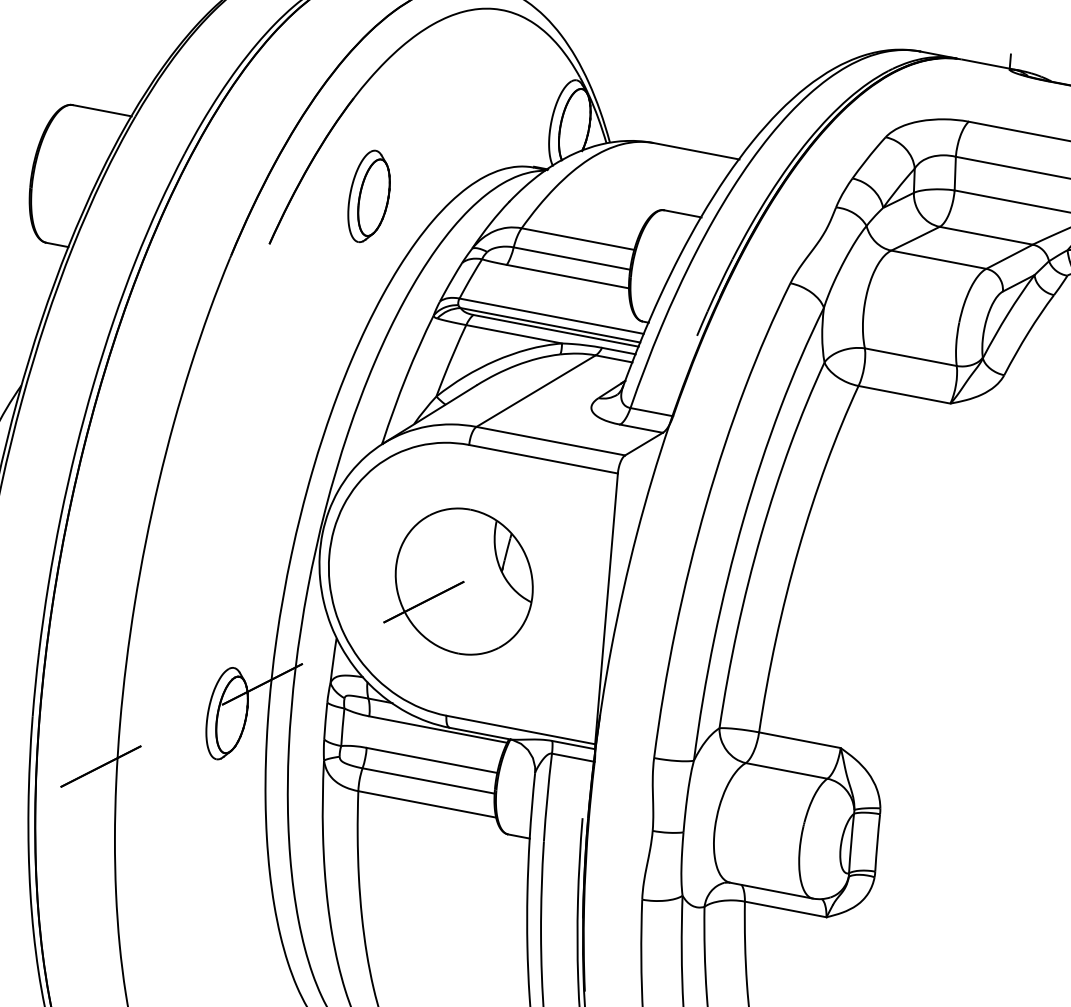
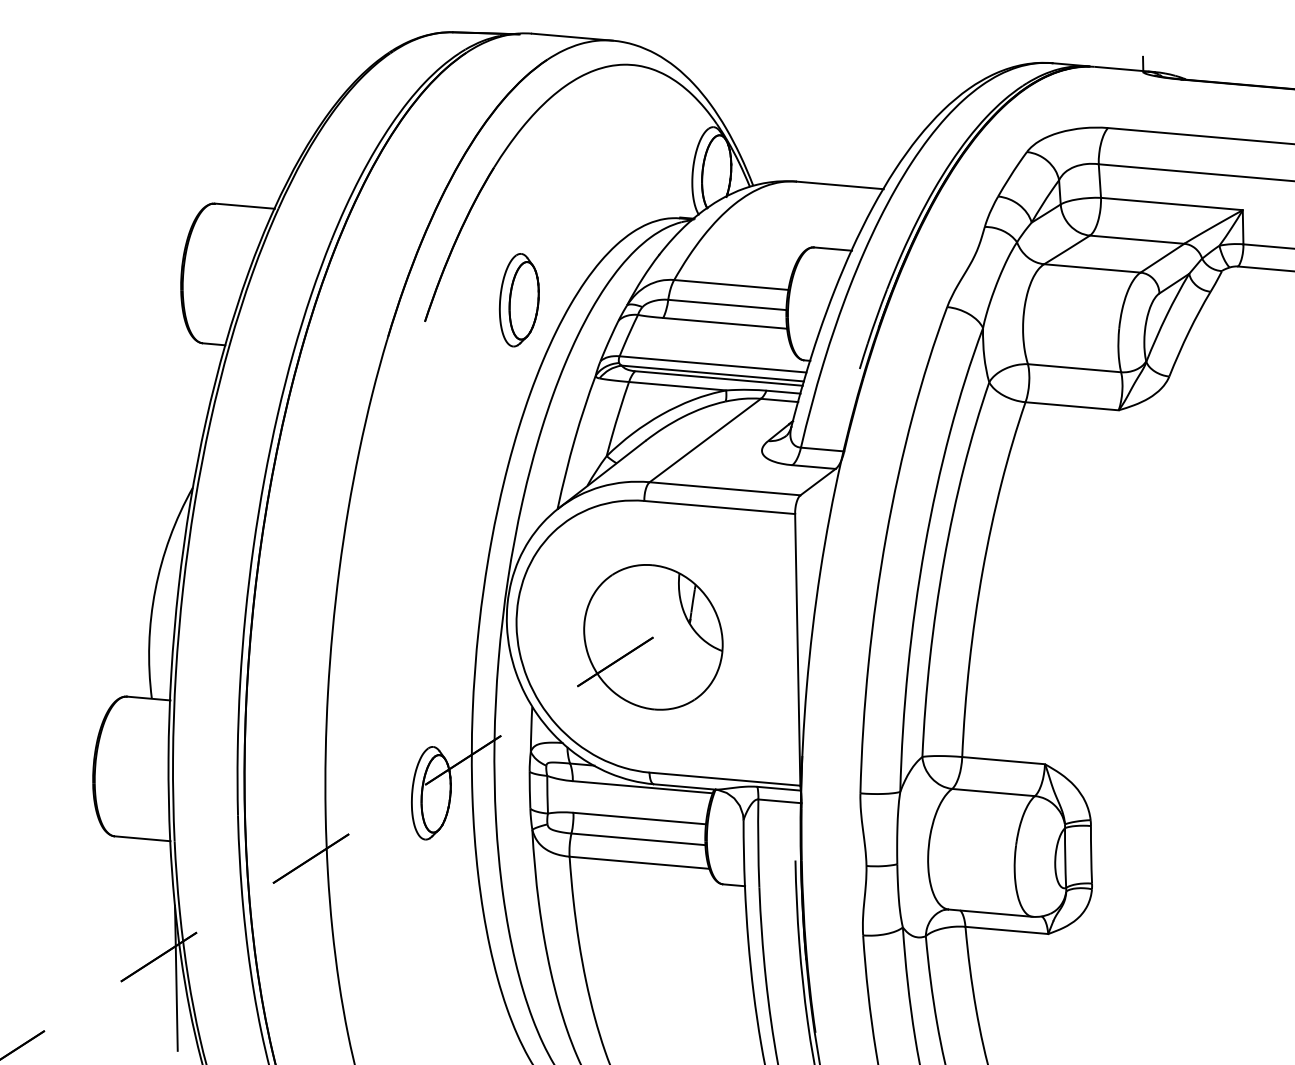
part: (368, 196) -> (518, 300), moved

